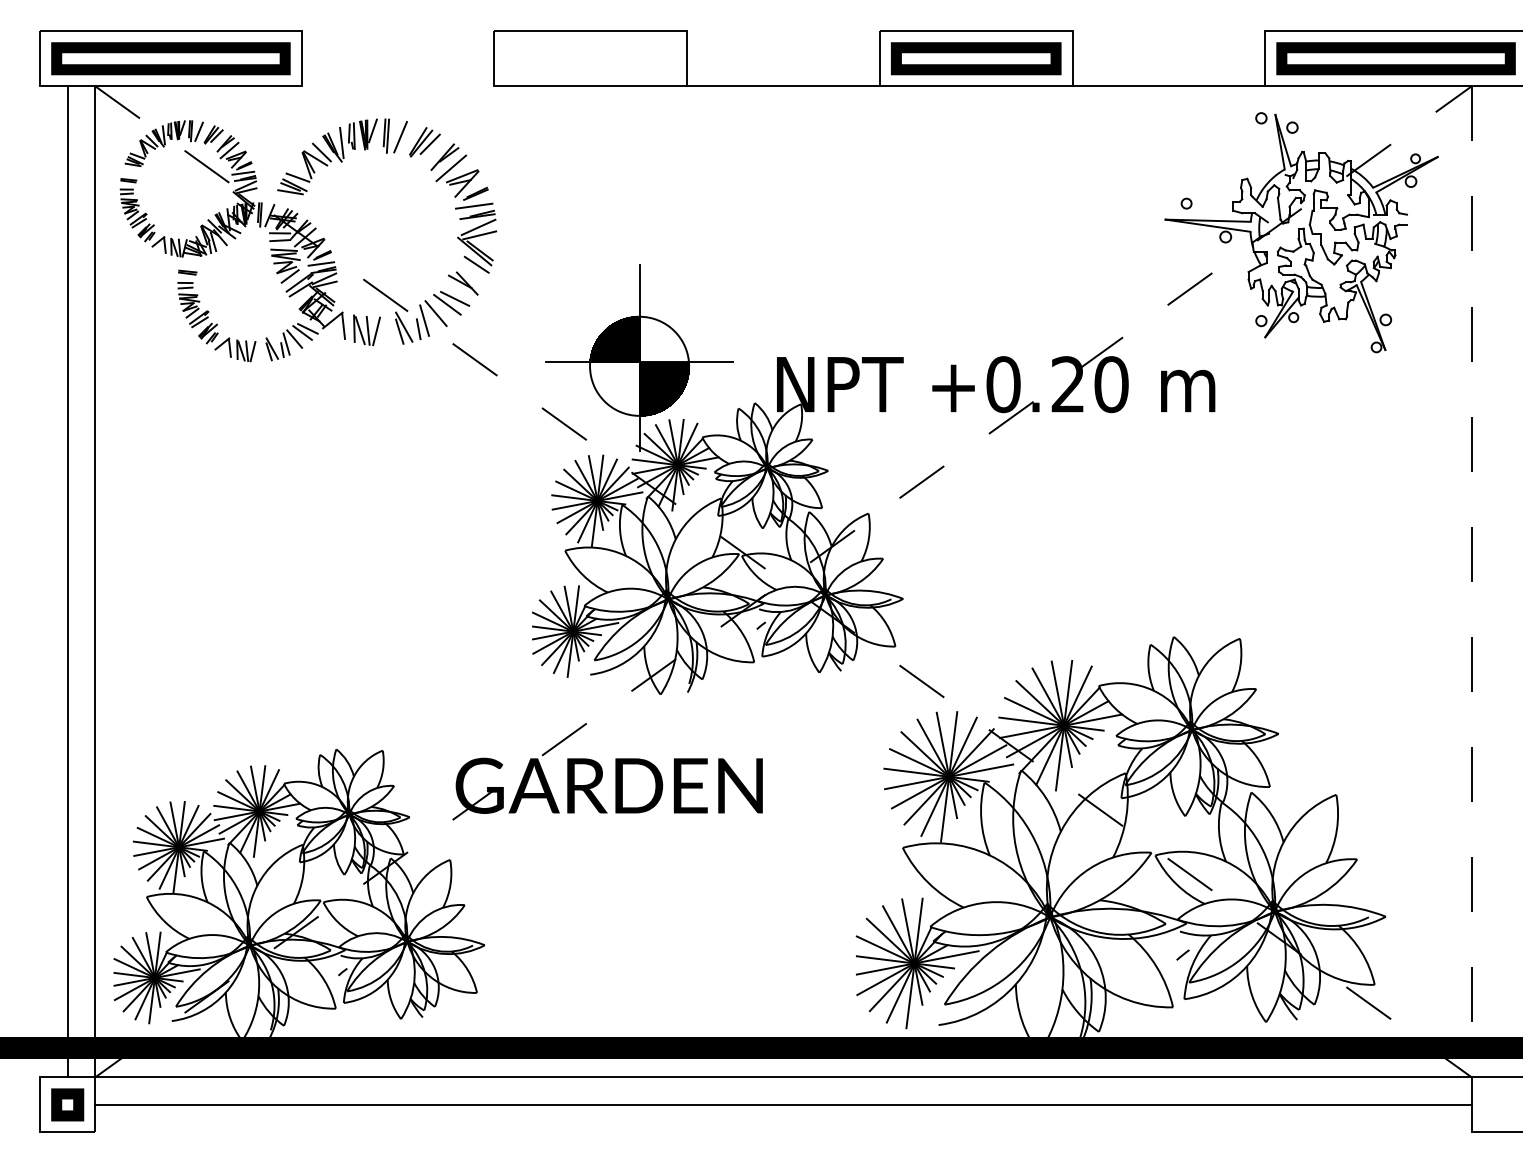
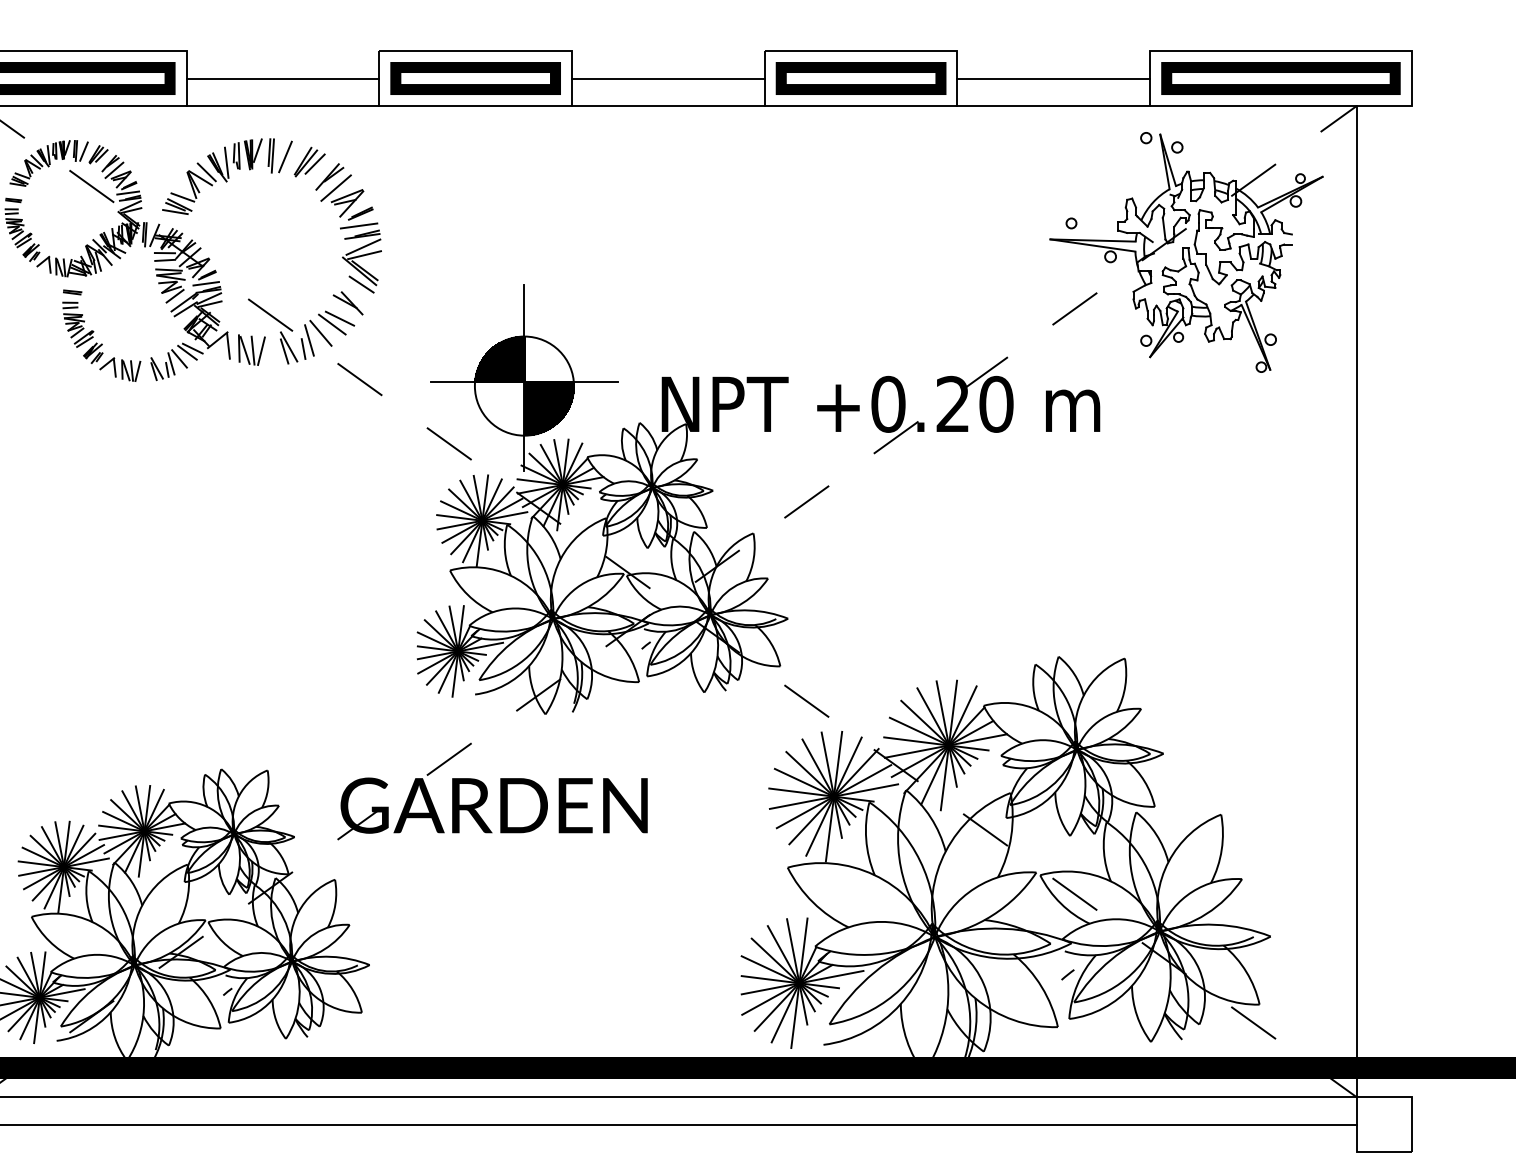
line: (397, 58) -> (282, 78), added
part: (590, 58) -> (475, 78), added
line: (783, 58) -> (668, 78), added
line: (1168, 58) -> (1053, 78), added
line: (397, 86) -> (282, 106), added
line: (1471, 581) -> (1356, 601), dashed -> solid

